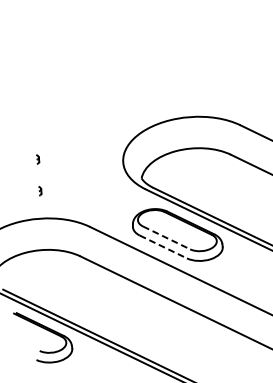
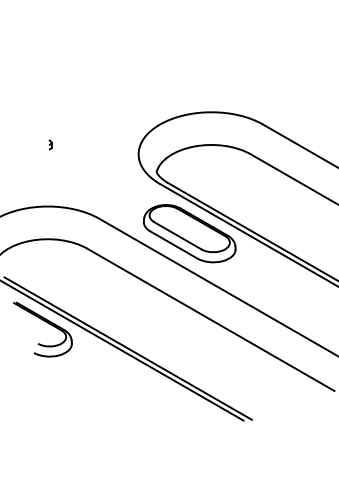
part: (40, 190) -> (50, 177), removed
line: (167, 238) -> (178, 236), dashed -> solid
line: (163, 247) -> (174, 245), dashed -> solid

